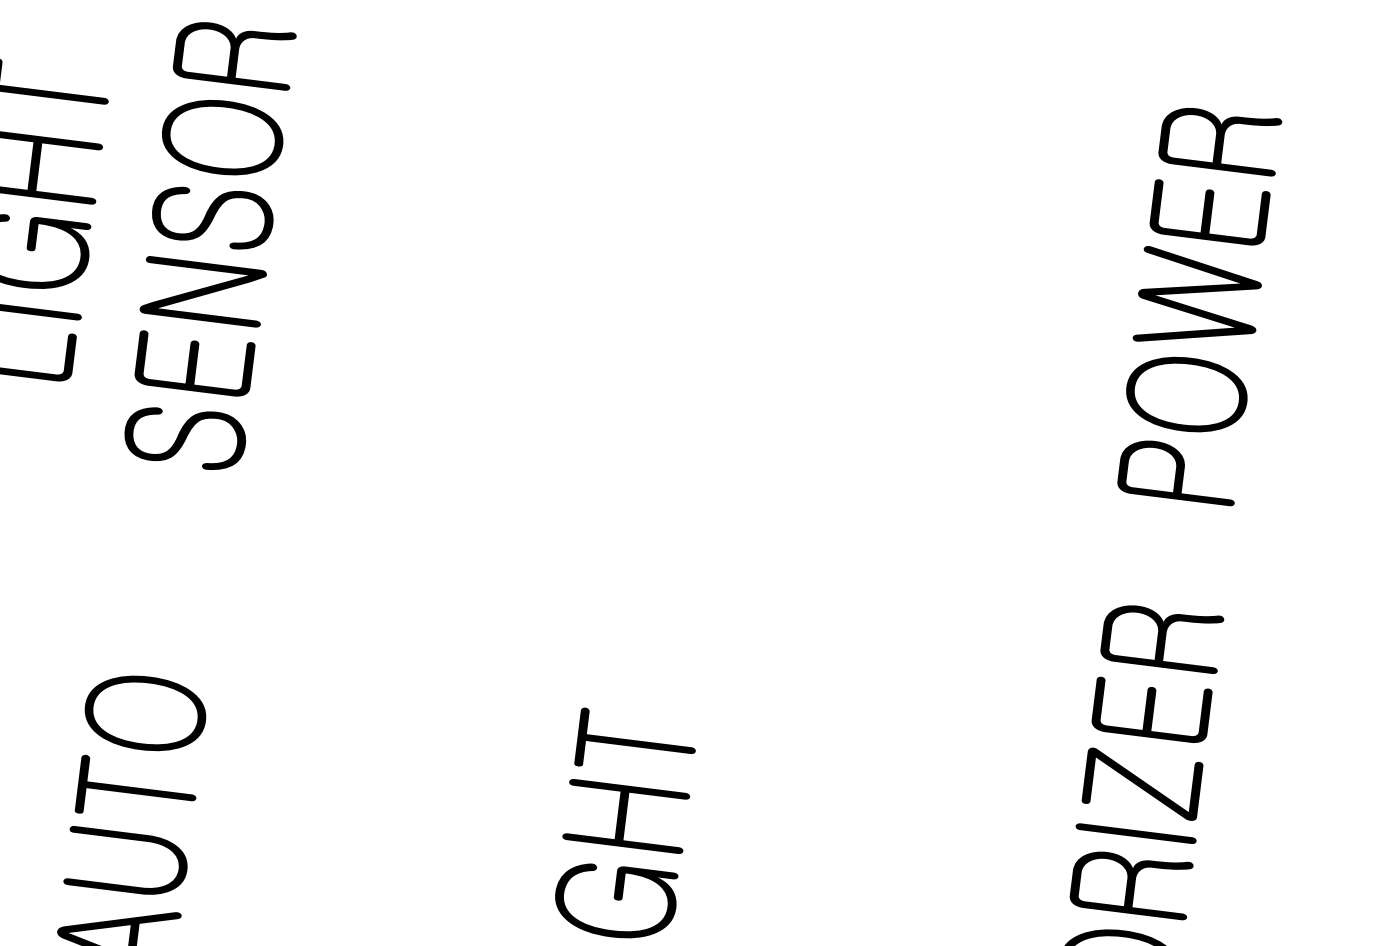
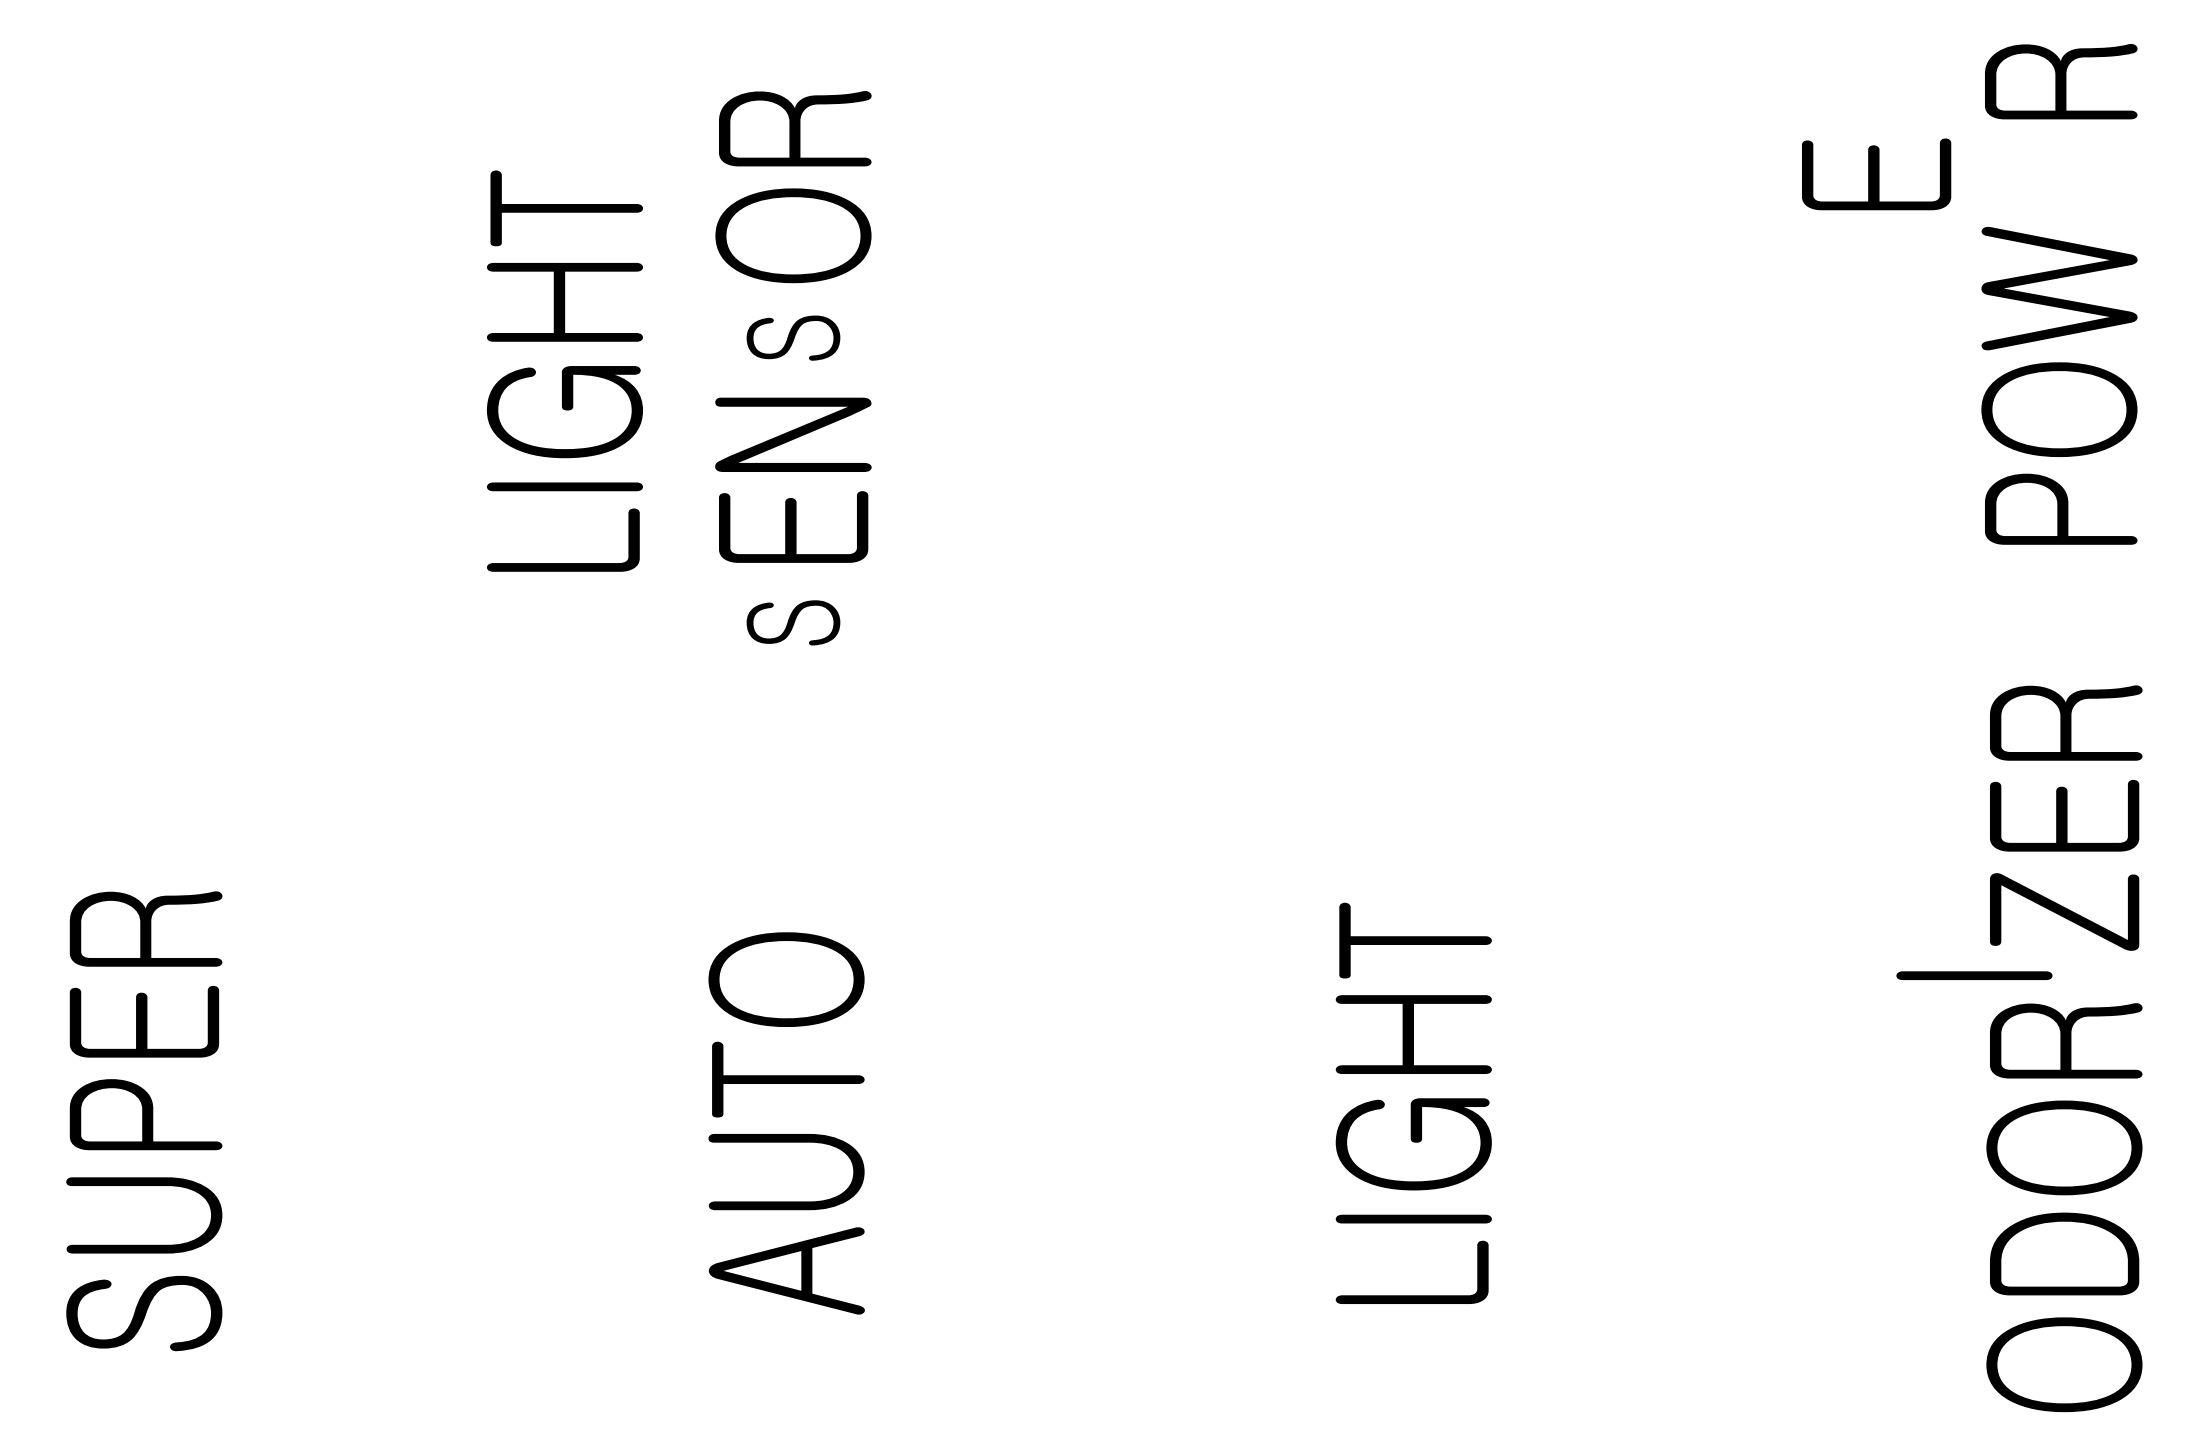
part: (1209, 212) -> (1876, 174), moved
part: (212, 216) -> (793, 337), size x0.6
part: (185, 437) -> (793, 622), size x0.6
part: (1136, 833) -> (1974, 975), moved

